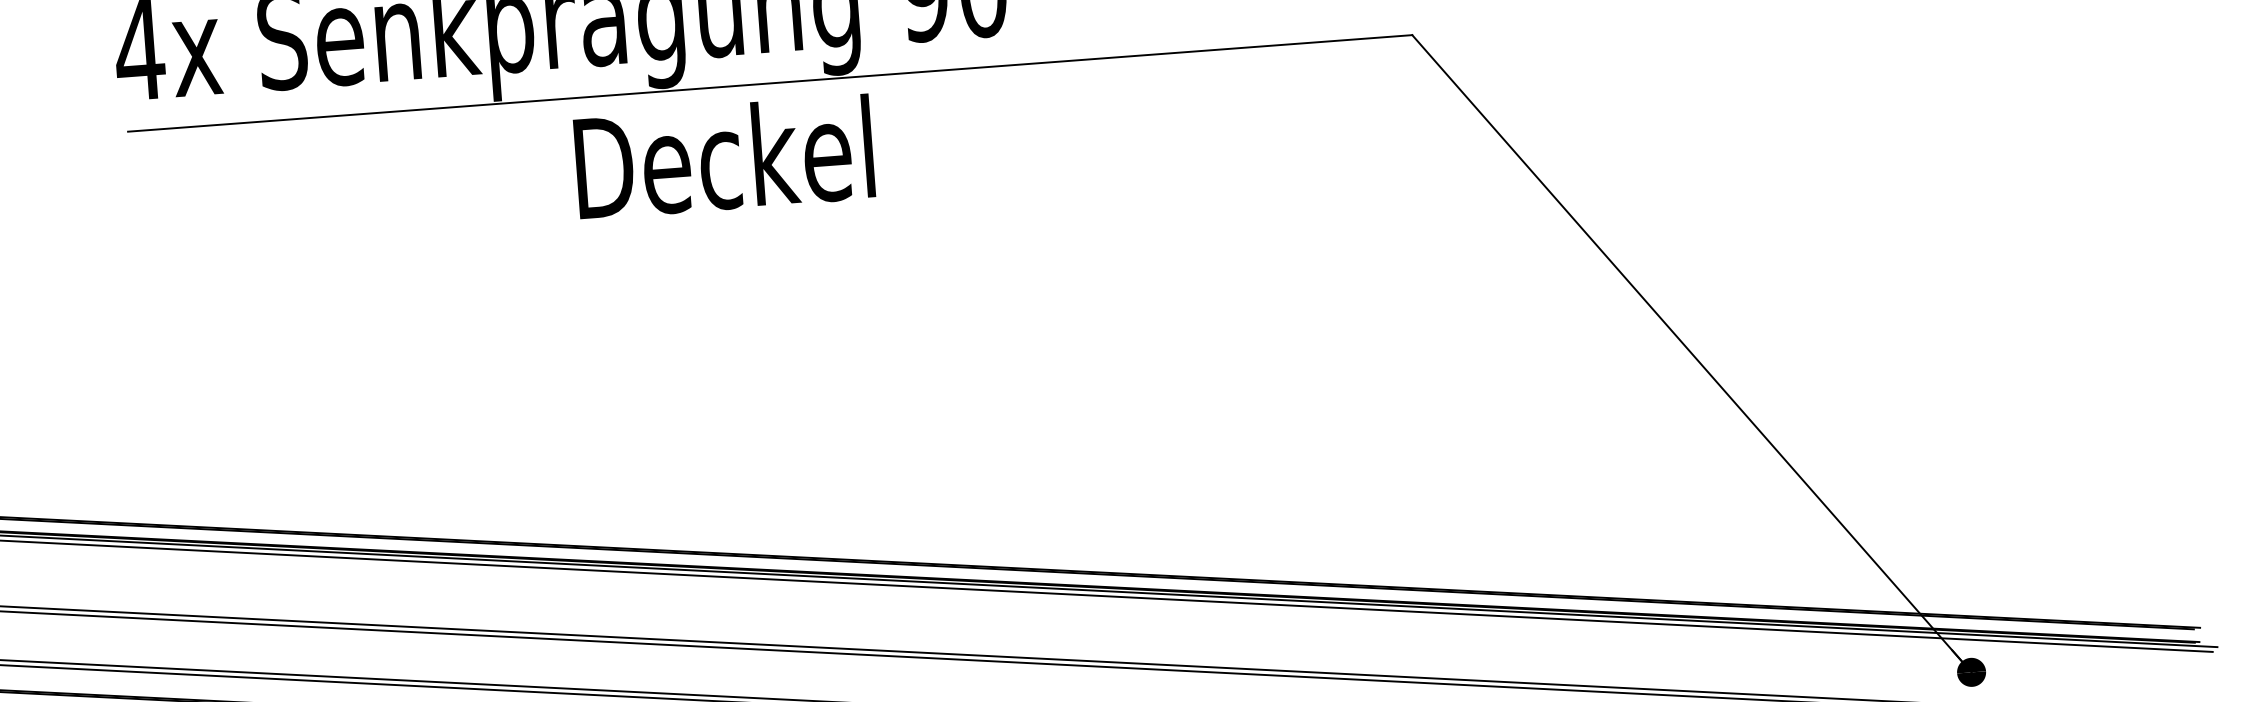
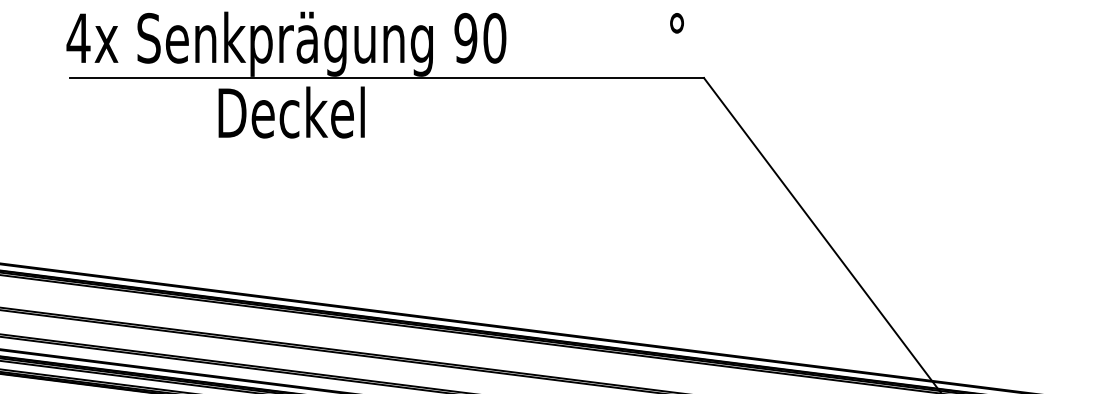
text: (723, 157) -> (291, 112), moved

